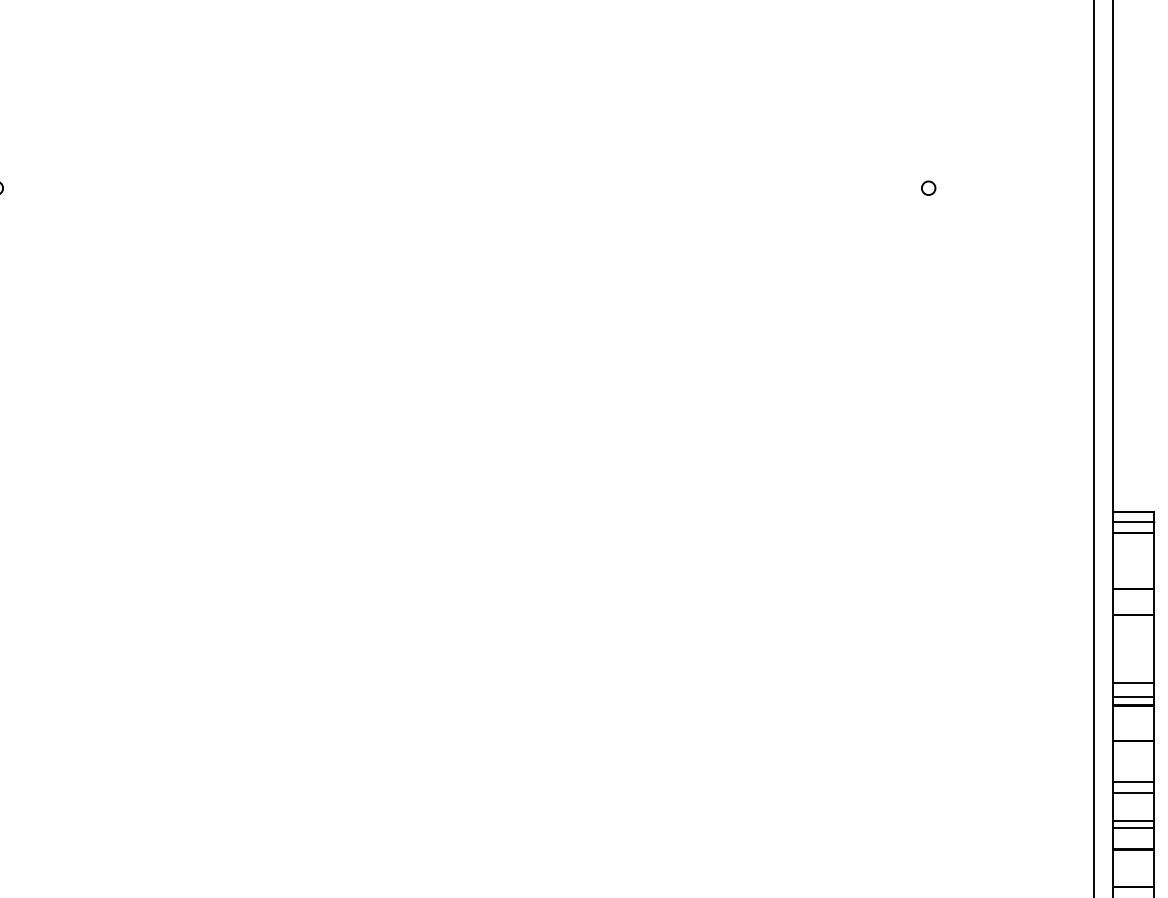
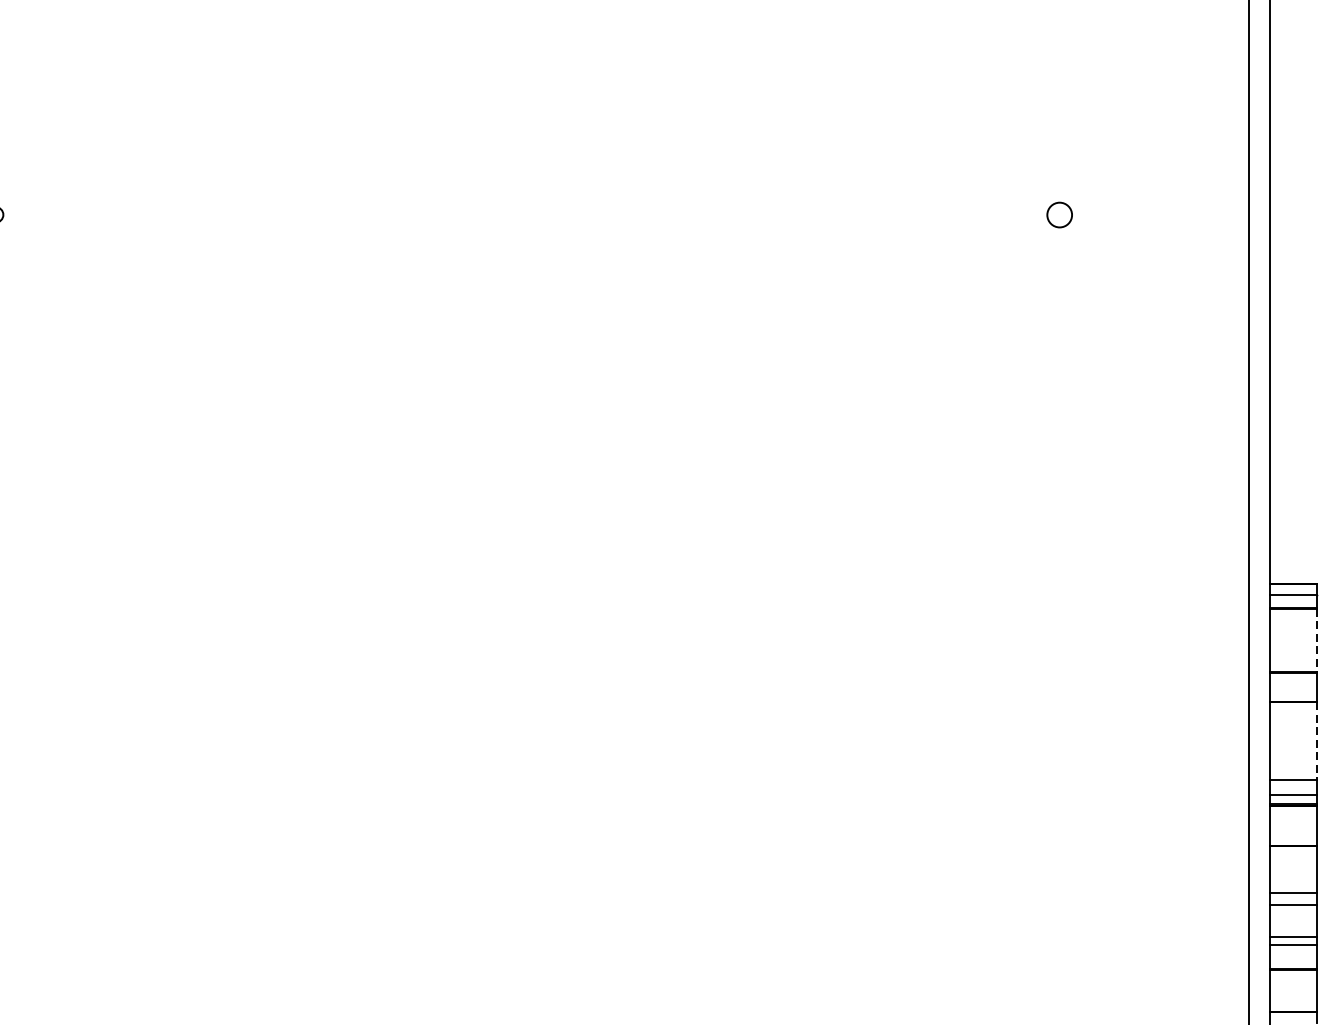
circle: (928, 187) -> (1059, 213), size x1.6
line: (1153, 561) -> (1316, 640), solid -> dashed
line: (1153, 649) -> (1316, 741), solid -> dashed

